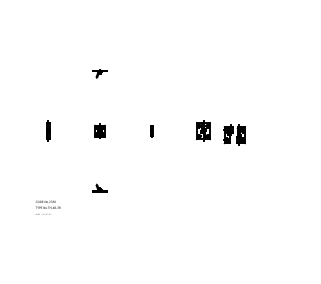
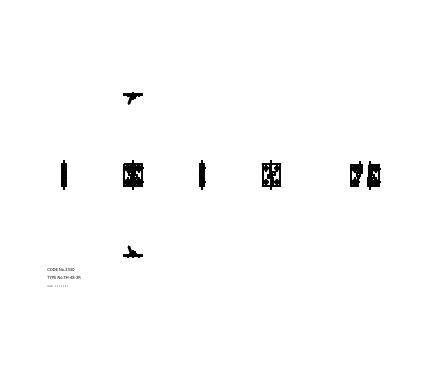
part: (100, 130) -> (133, 174), size x1.43
part: (151, 130) -> (202, 174), size x1.67
part: (235, 135) -> (365, 175), moved

